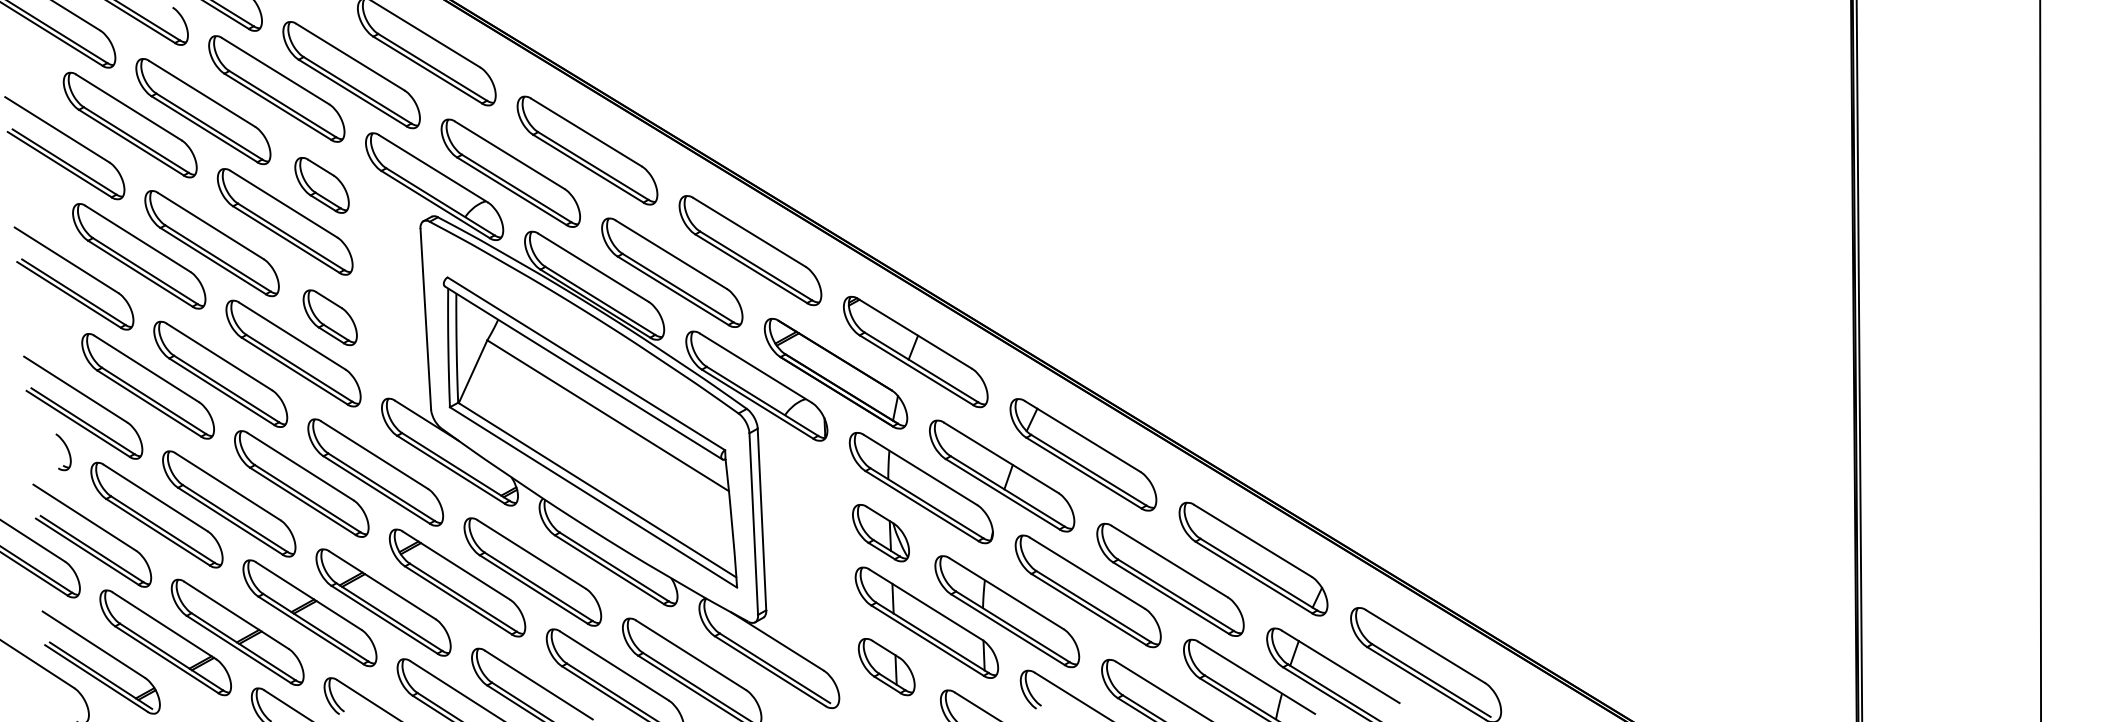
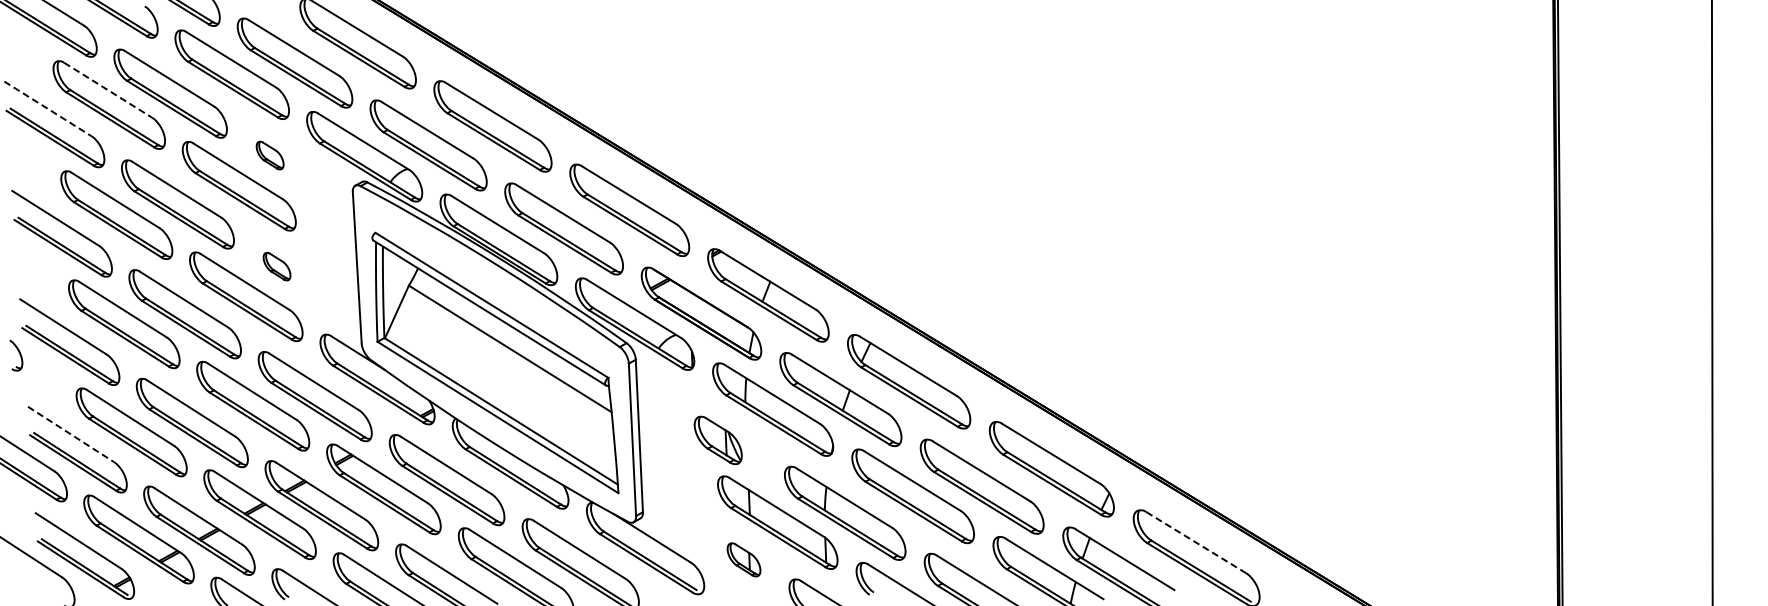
line: (129, 107) -> (108, 90), solid -> dashed
line: (57, 129) -> (48, 108), solid -> dashed
part: (321, 185) -> (269, 155), size x0.6
part: (329, 317) -> (276, 266), size x0.6
part: (63, 452) -> (16, 355), moved
line: (85, 517) -> (71, 434), solid -> dashed
part: (880, 533) -> (717, 440), moved
line: (1425, 646) -> (1196, 542), solid -> dashed
part: (886, 666) -> (743, 559), size x0.7

